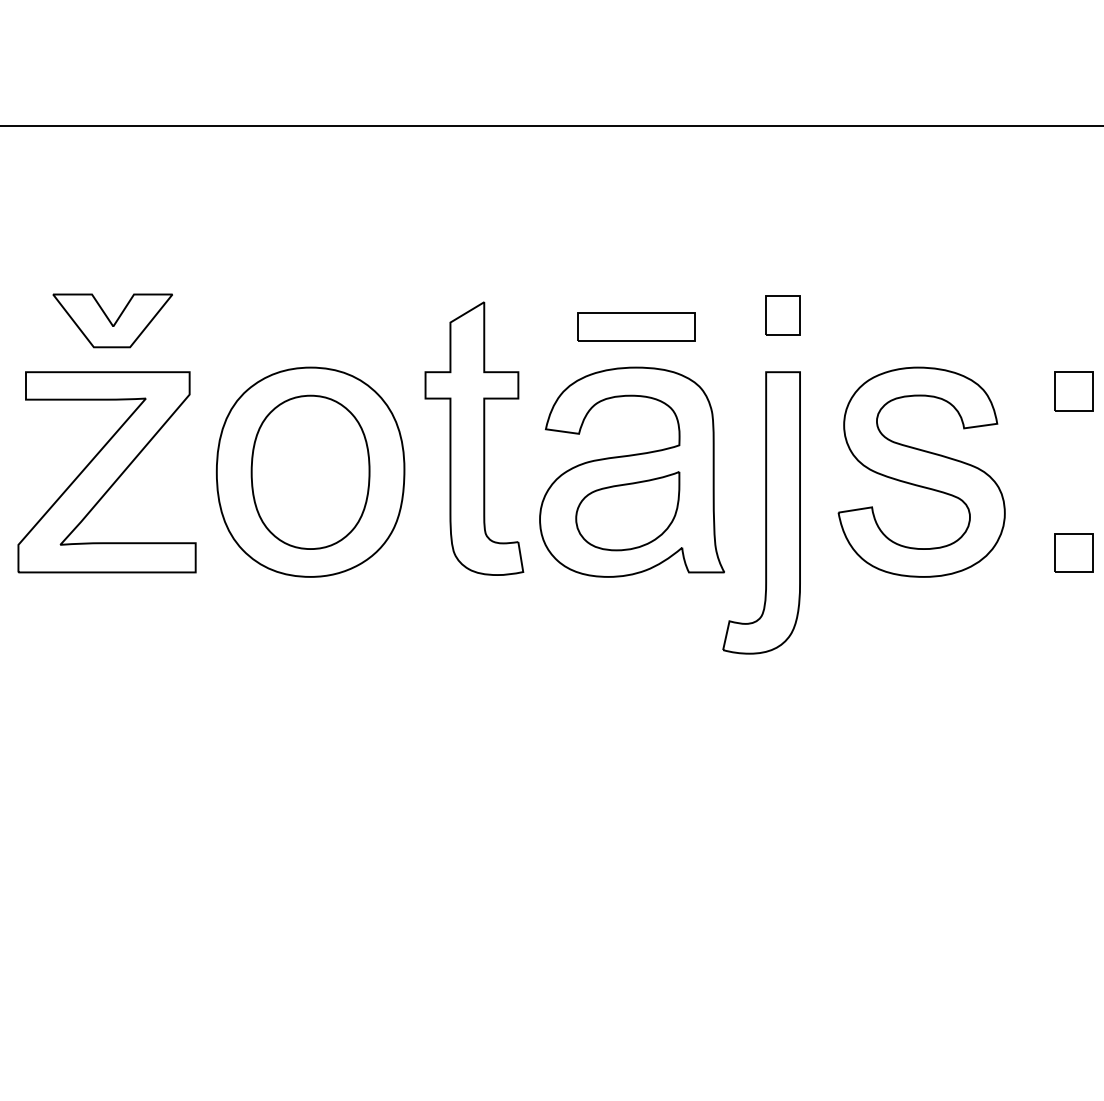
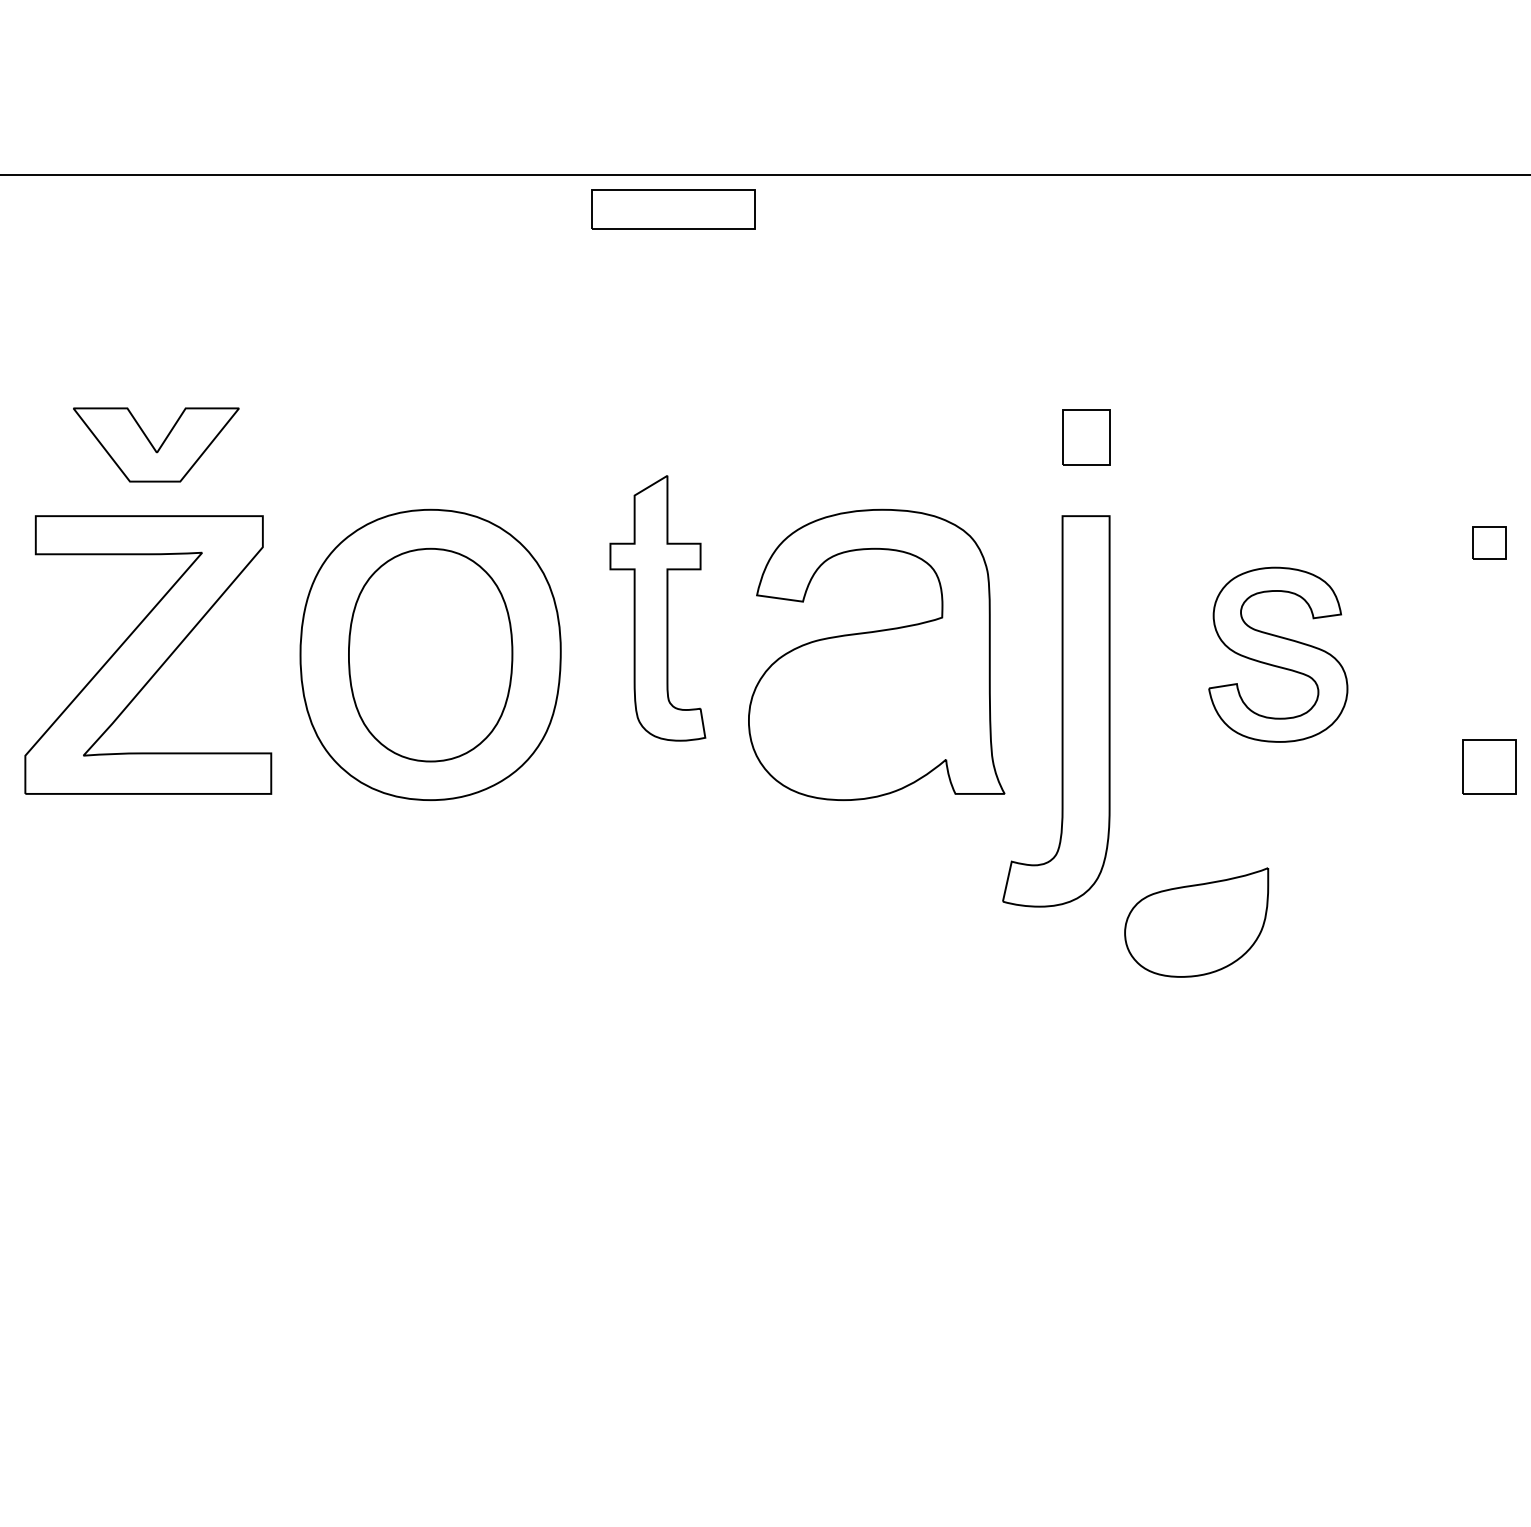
part: (636, 326) -> (673, 208), moved
part: (1073, 391) -> (1488, 542), size x0.6
part: (474, 438) -> (657, 608), size x0.7
part: (921, 471) -> (1278, 653), size x0.6
part: (627, 511) -> (1196, 923), moved

